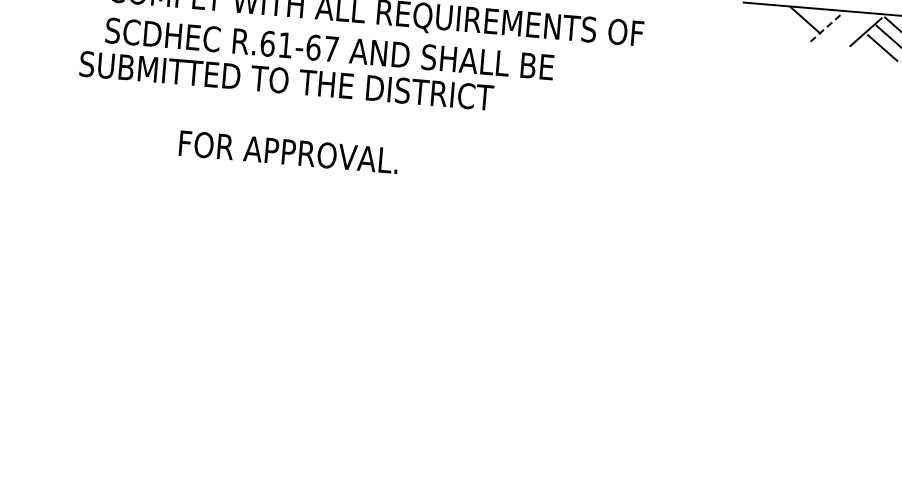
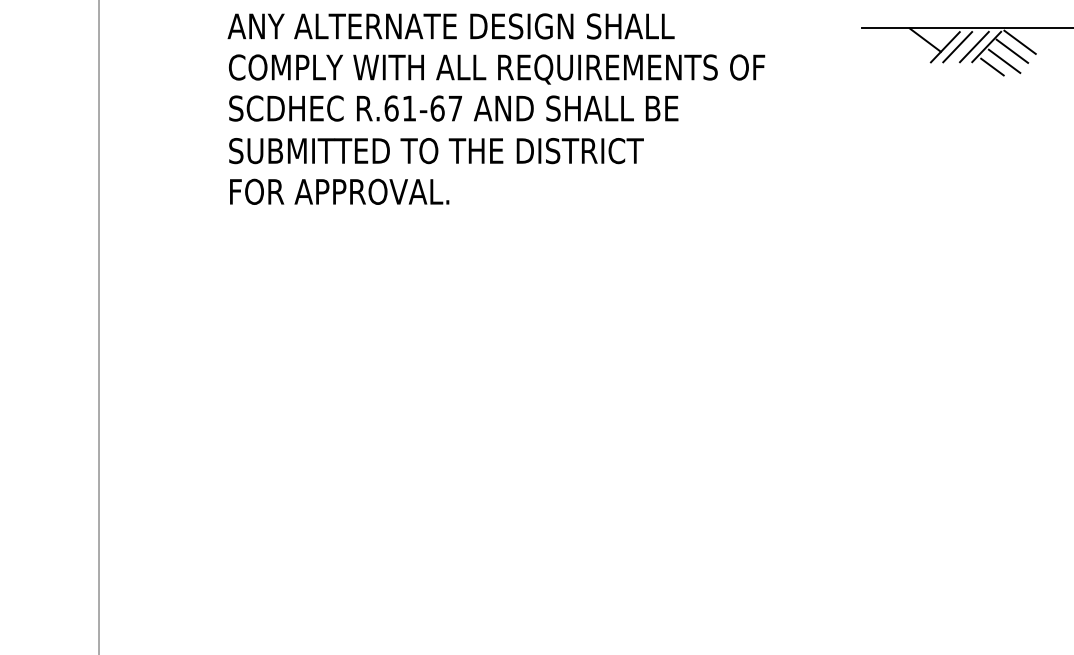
line: (824, 29) -> (945, 47), dashed -> solid
line: (836, 30) -> (957, 47), added
line: (852, 30) -> (973, 46), added
line: (870, 52) -> (992, 66), added
text: (286, 81) -> (436, 151), moved
text: (288, 151) -> (339, 191), moved

